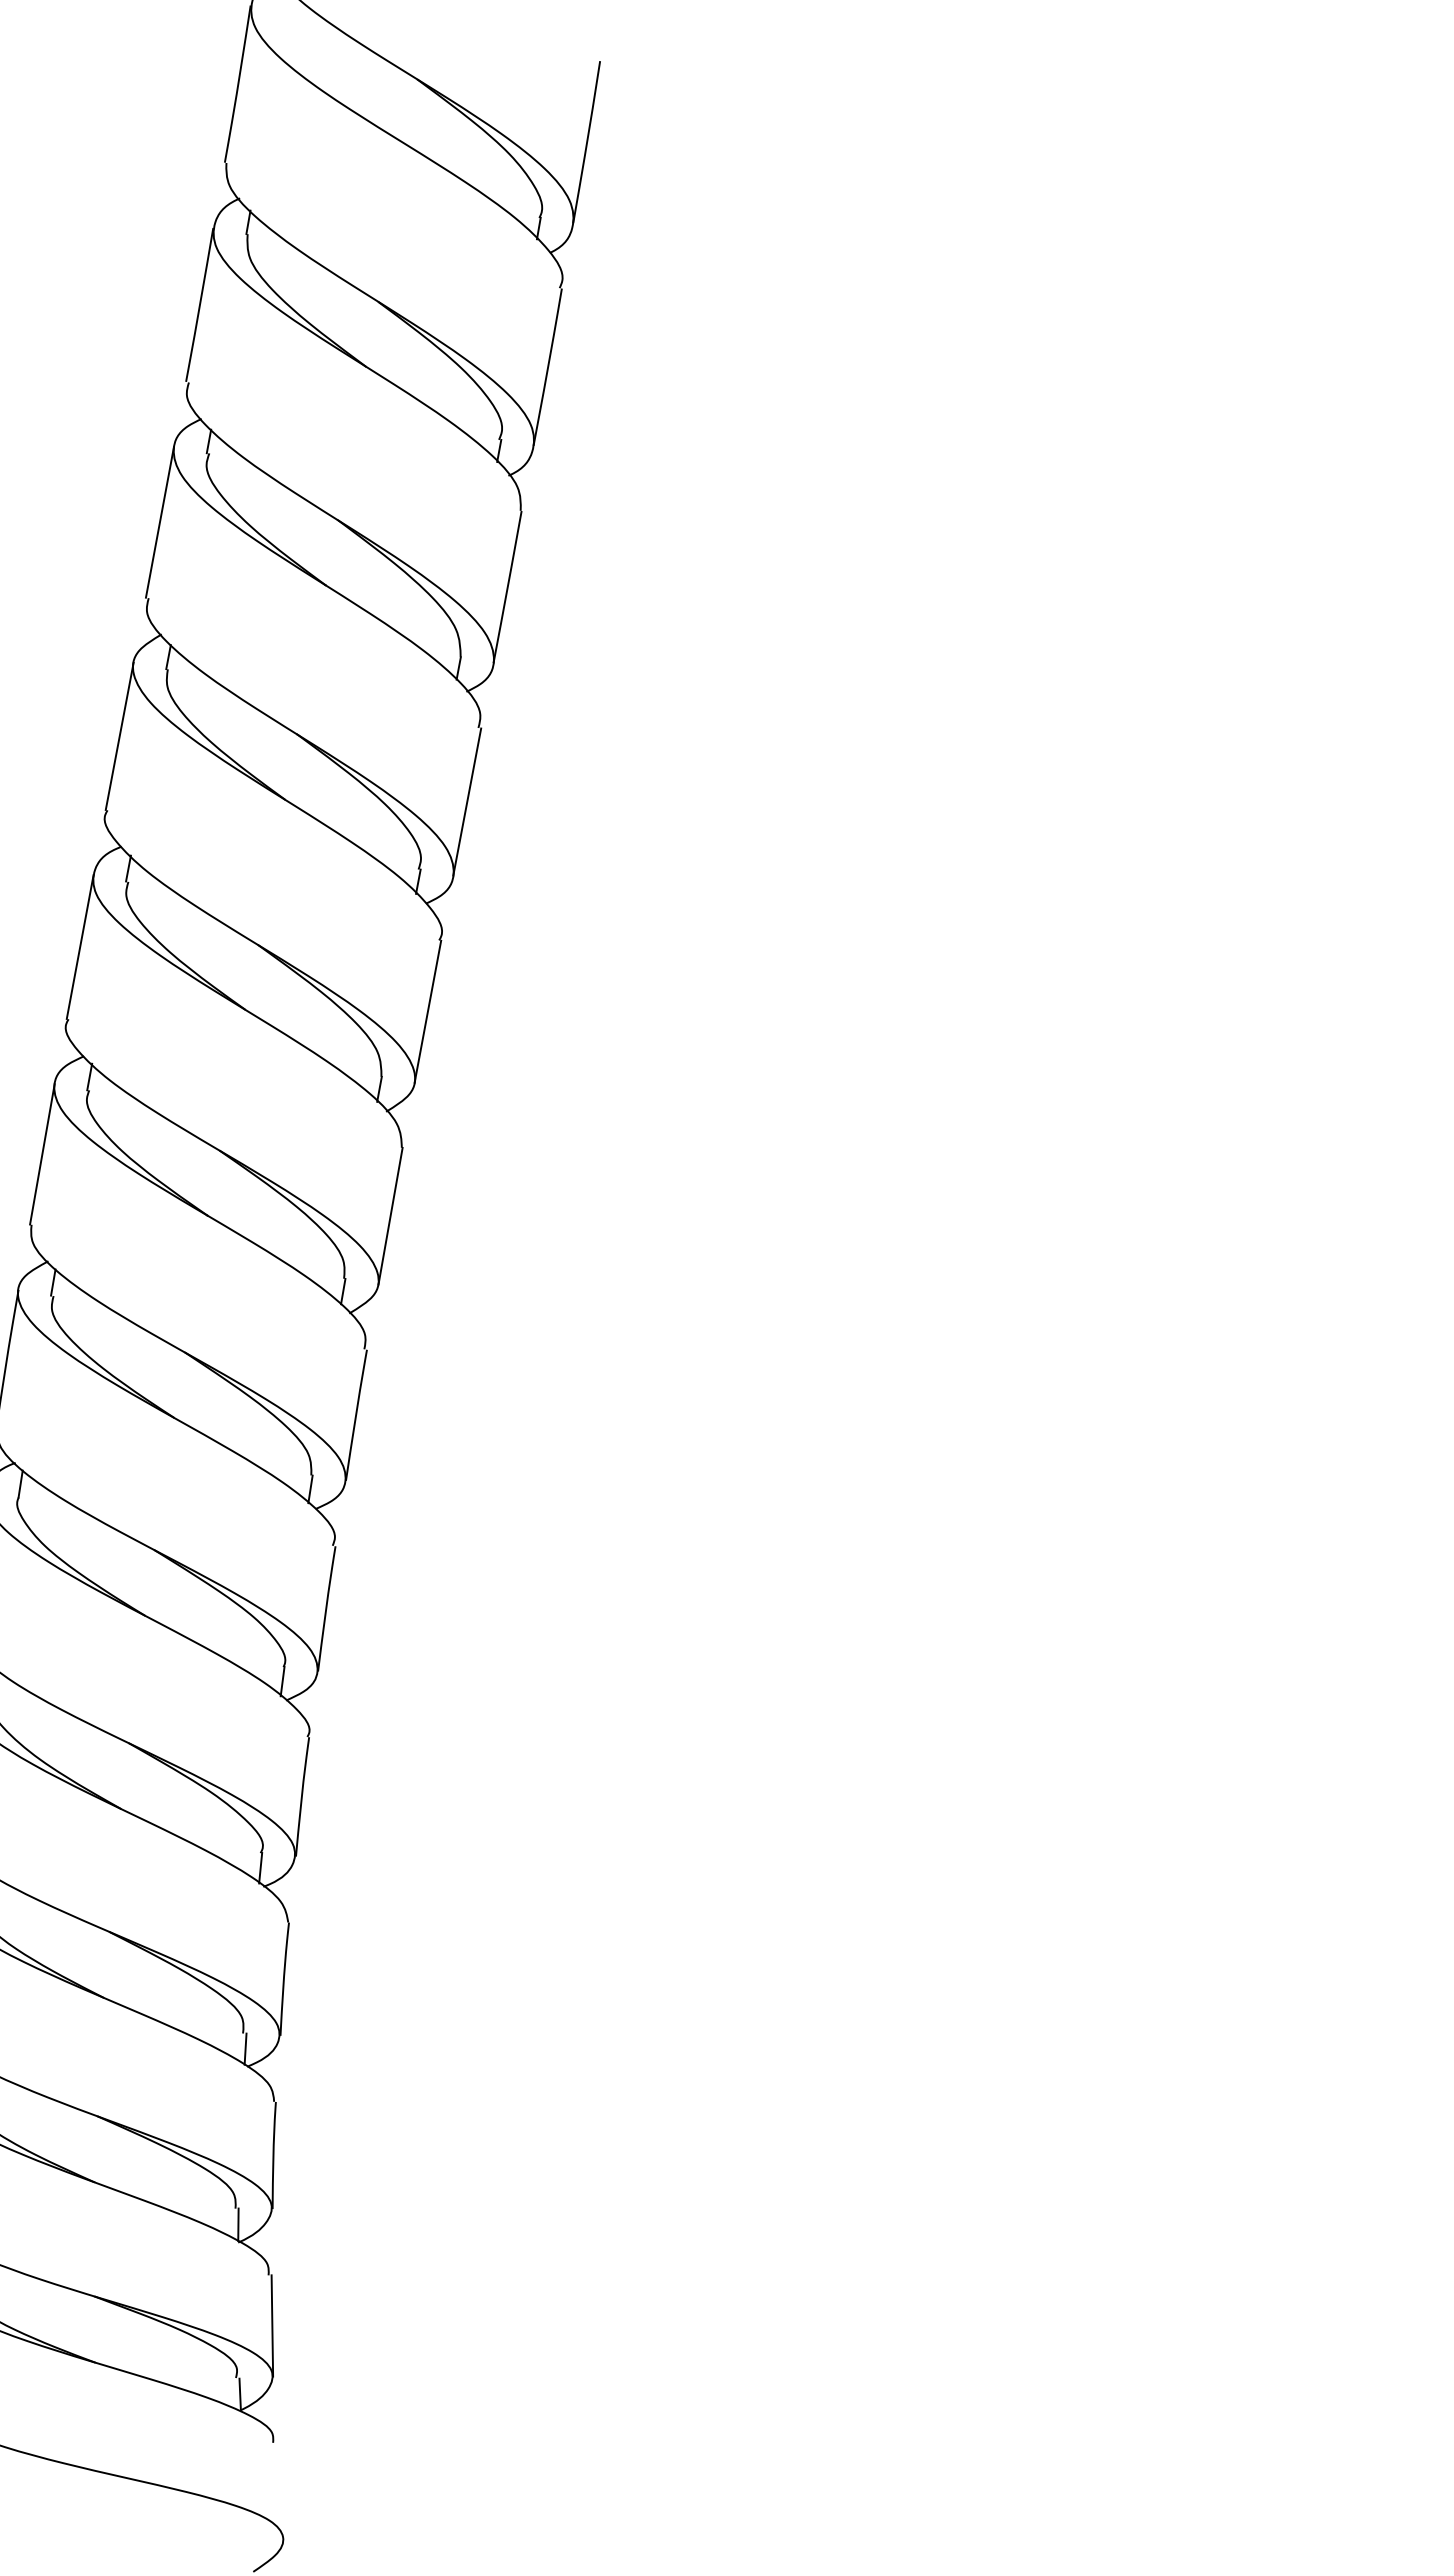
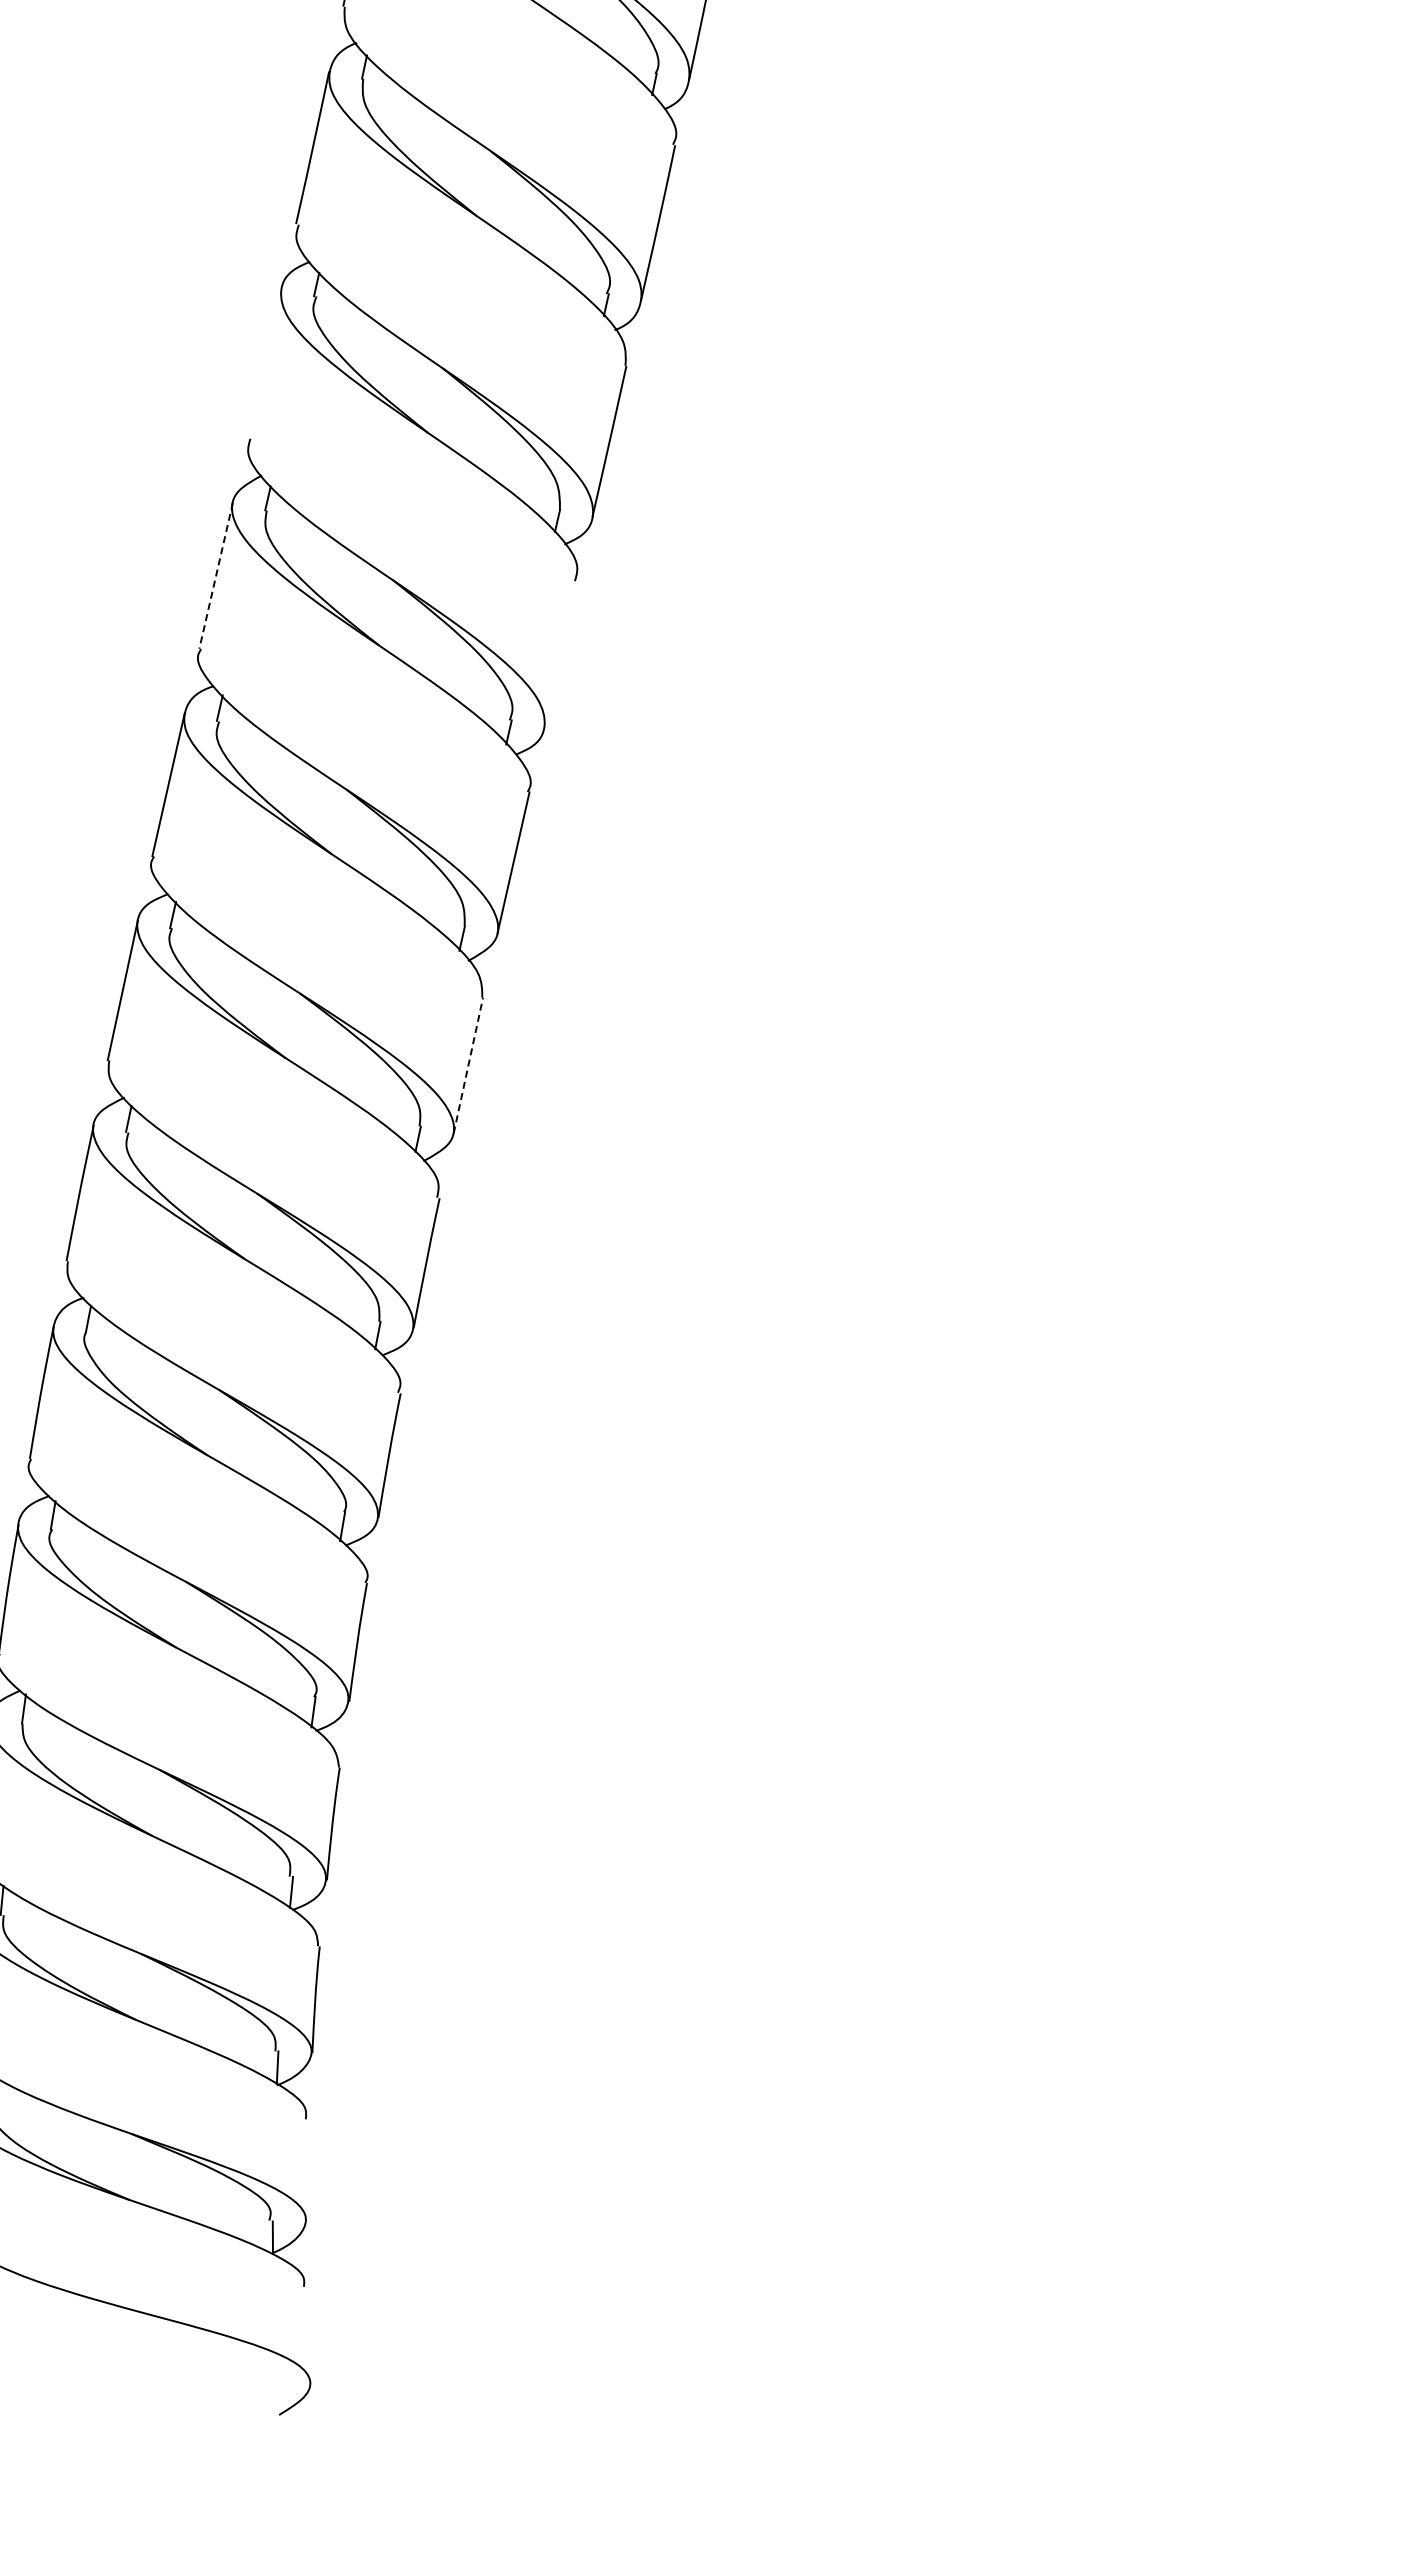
line: (159, 522) -> (264, 363), removed
line: (119, 736) -> (215, 575), solid -> dashed
line: (467, 801) -> (561, 654), removed
line: (390, 1215) -> (468, 1064), solid -> dashed
line: (272, 2325) -> (307, 2169), removed

